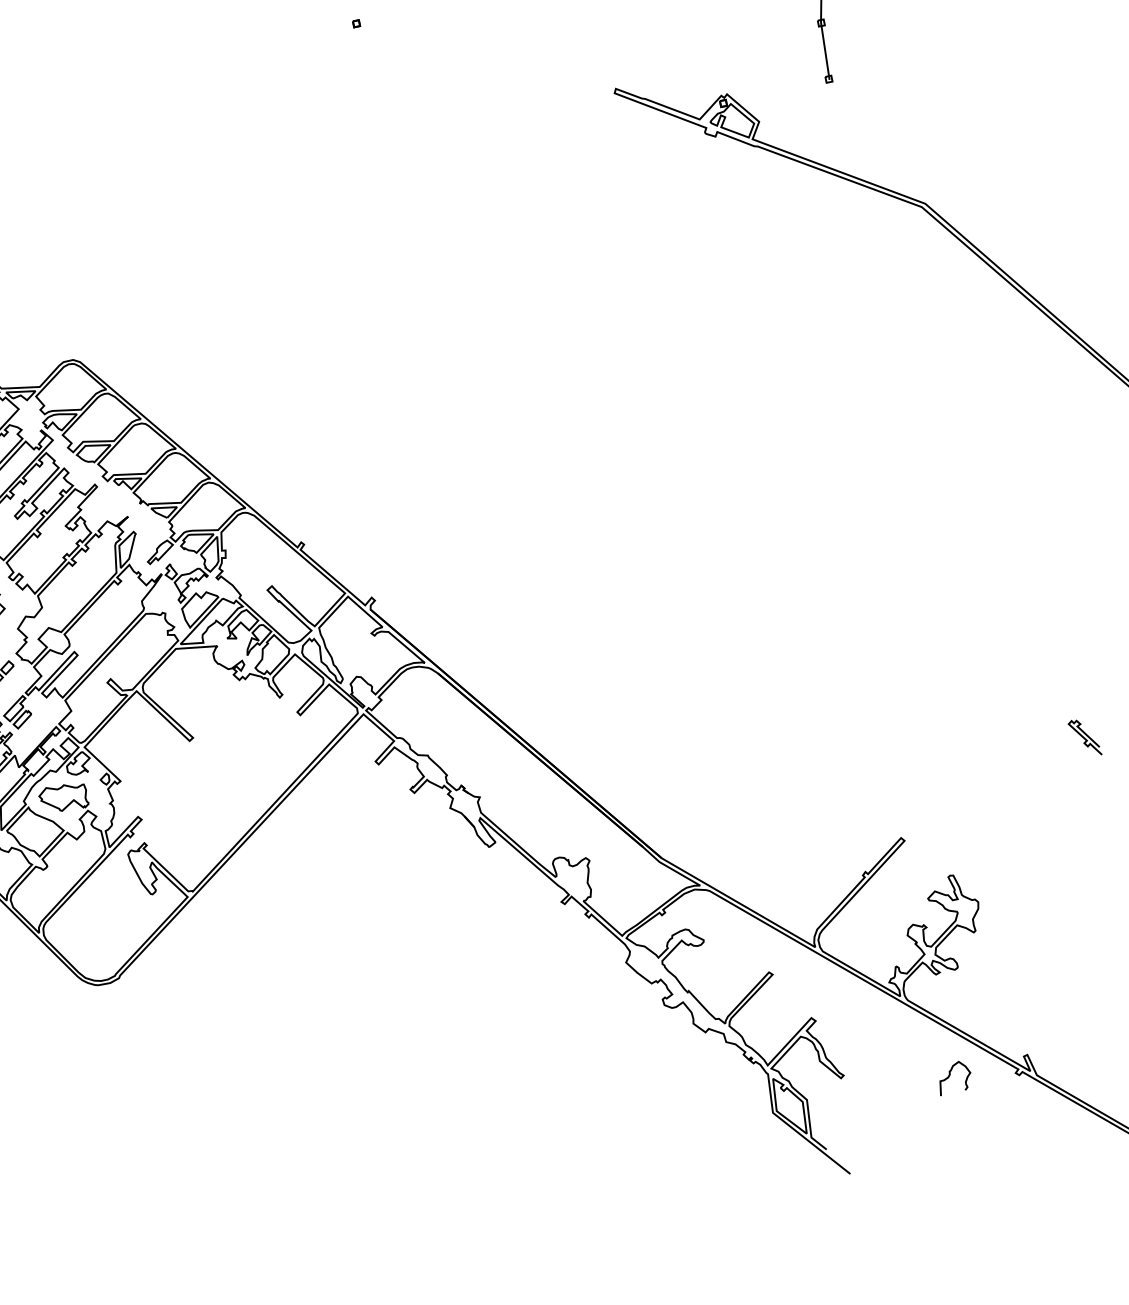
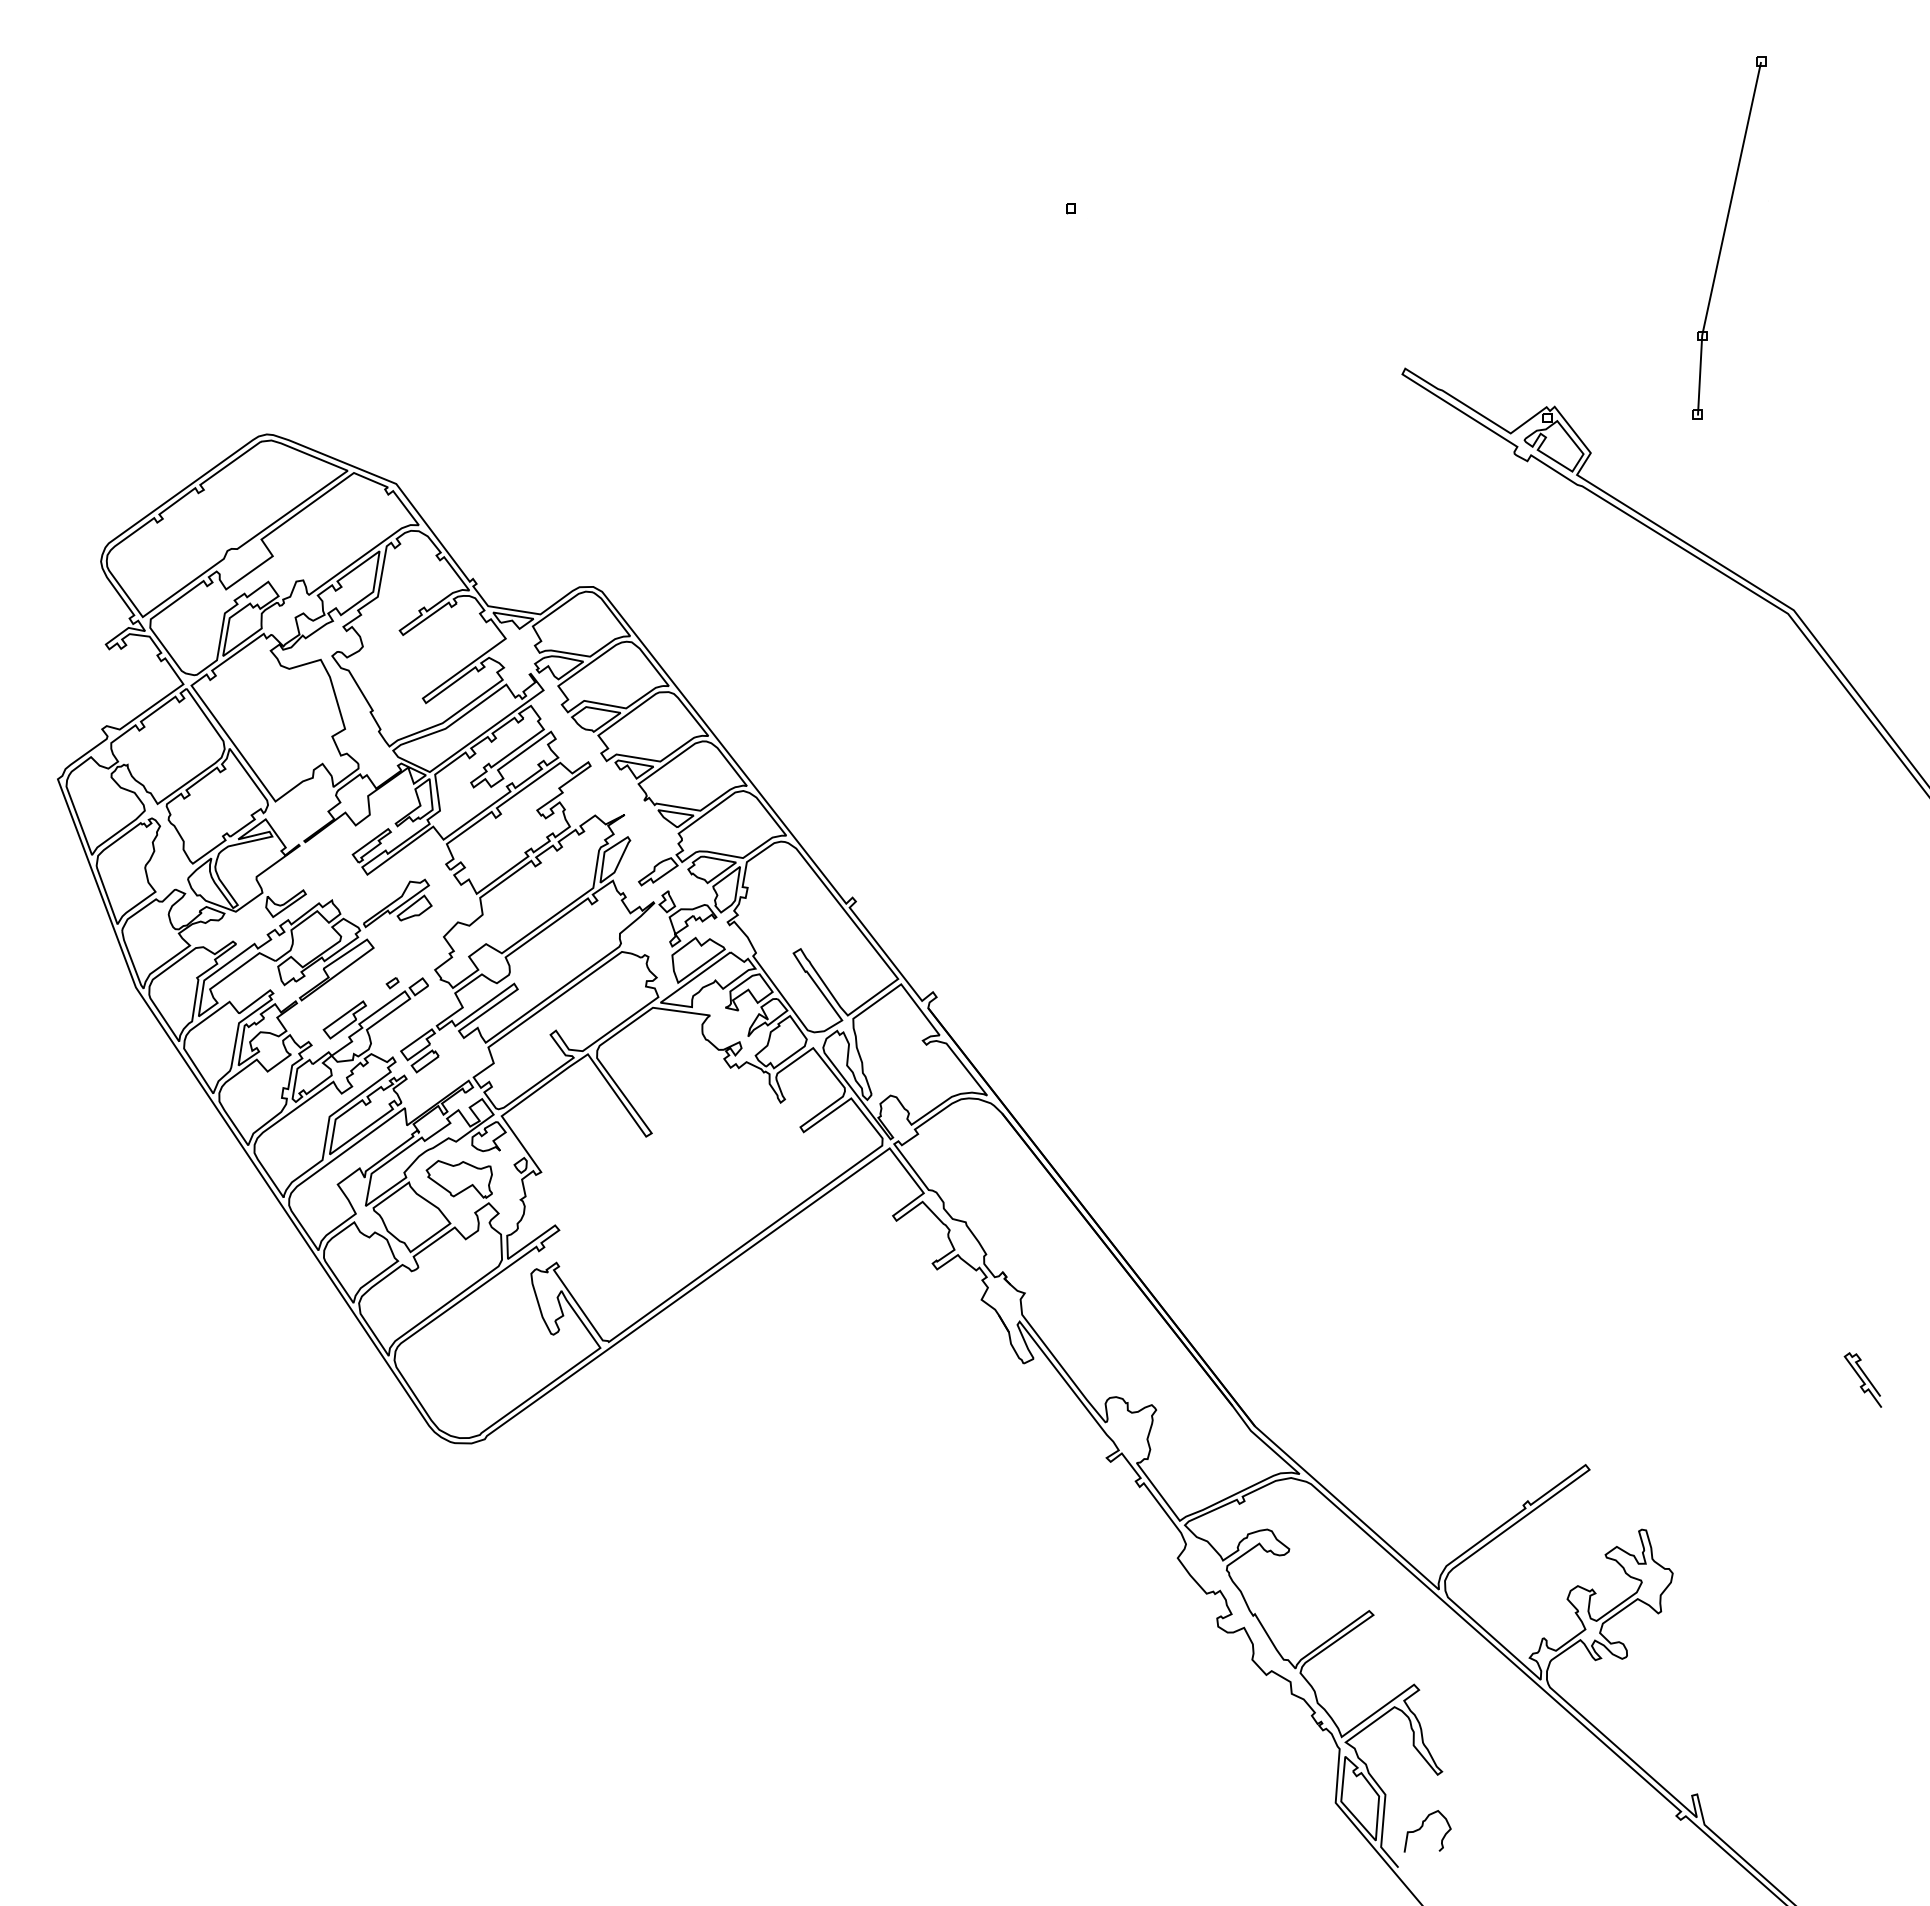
curve: (950, 1074) -> (1423, 1826), moved

